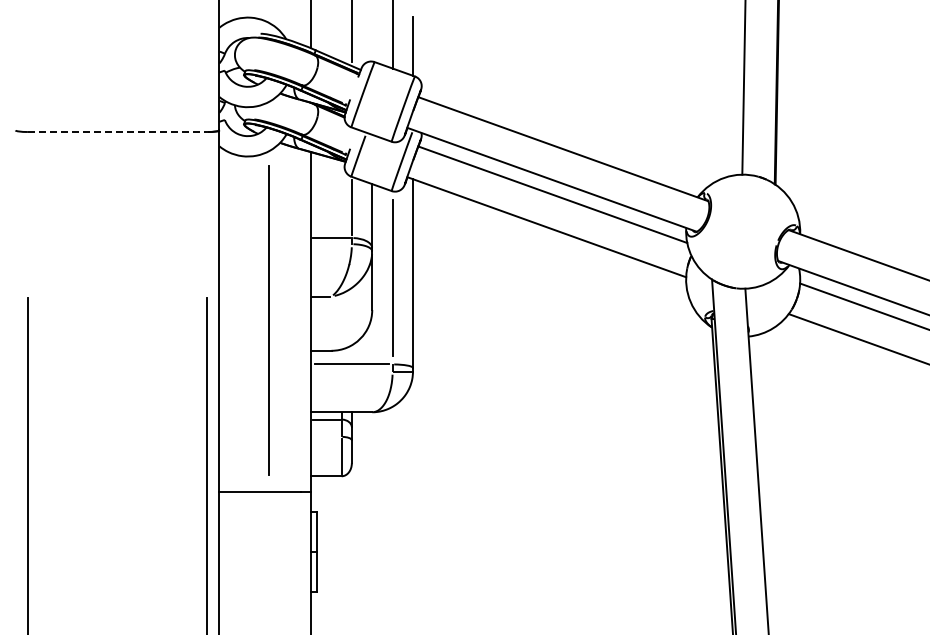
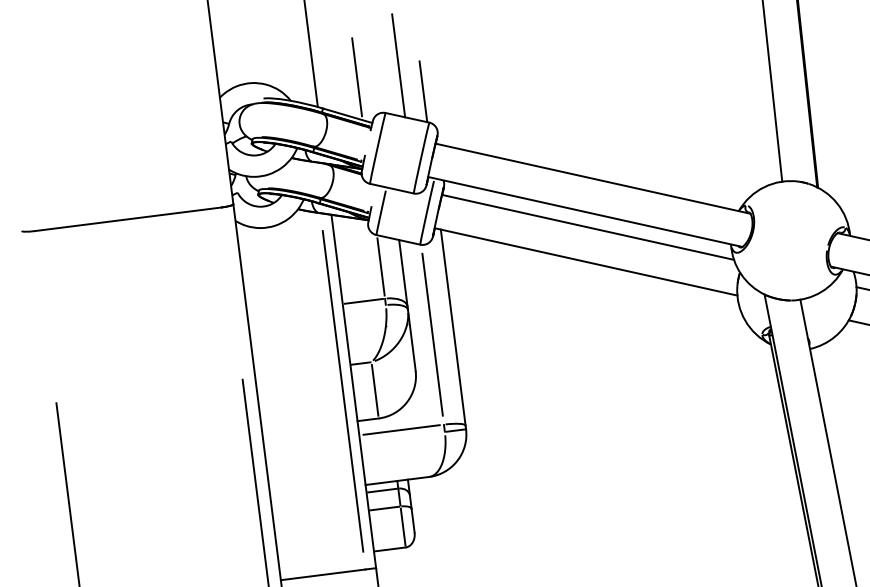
line: (117, 132) -> (127, 219), dashed -> solid
line: (268, 320) -> (342, 391), moved
line: (331, 323) -> (375, 390), added
line: (326, 436) -> (384, 508), added

